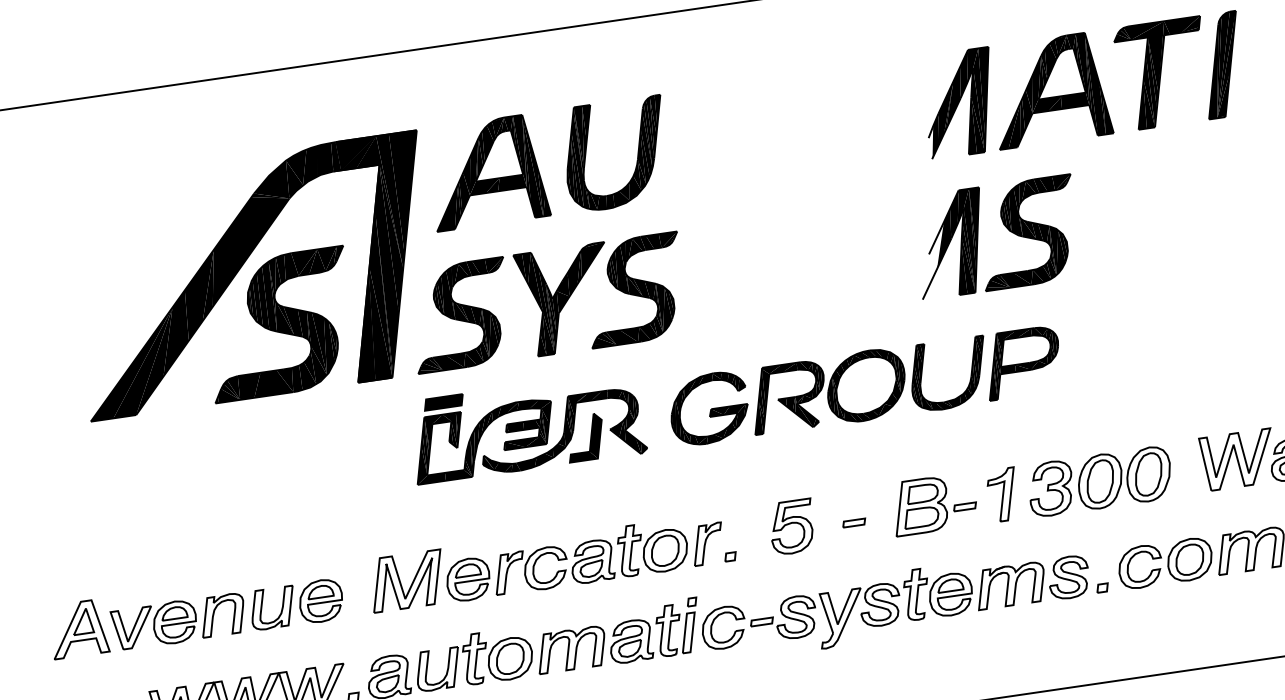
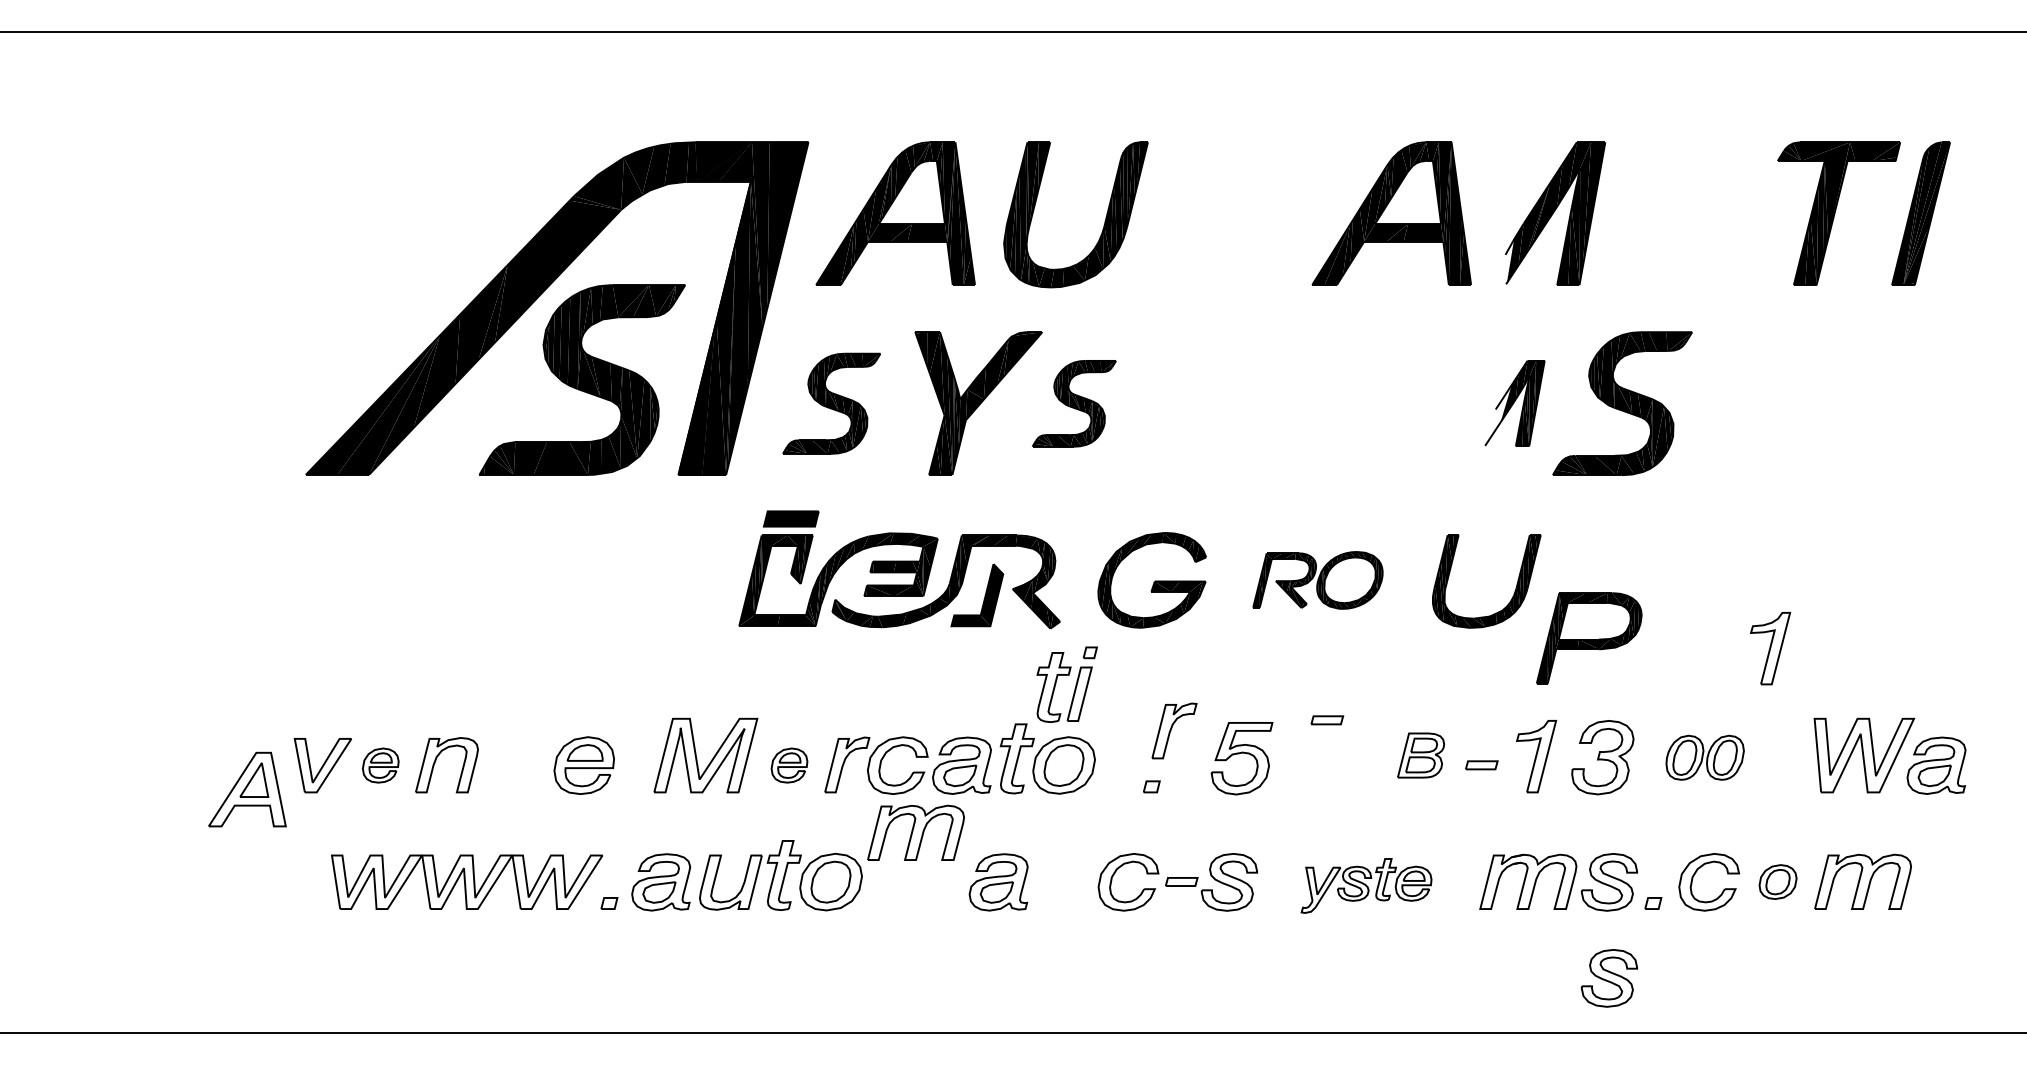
part: (1049, 90) -> (1391, 213), moved
part: (950, 243) -> (1514, 403), size x0.6
part: (634, 289) -> (1074, 403), size x0.6
part: (460, 315) -> (831, 403), size x0.7
part: (1022, 363) -> (1589, 638), moved
part: (827, 391) -> (1317, 580), size x0.6
part: (1159, 392) -> (1770, 648), added
part: (1124, 477) -> (1704, 757), size x0.6
part: (920, 506) -> (1420, 755), size x0.6
part: (854, 523) -> (1327, 720), moved
part: (707, 543) -> (1174, 730), moved
part: (1189, 559) -> (1777, 881), size x0.6
part: (468, 579) -> (789, 765), size x0.6
part: (894, 605) -> (1366, 885), size x0.6
part: (280, 611) -> (527, 771), removed
part: (174, 622) -> (380, 765), size x0.6
part: (78, 629) -> (247, 789), moved
part: (684, 629) -> (1074, 688), moved
part: (1078, 646) -> (1608, 978), added
part: (570, 649) -> (915, 832), moved

